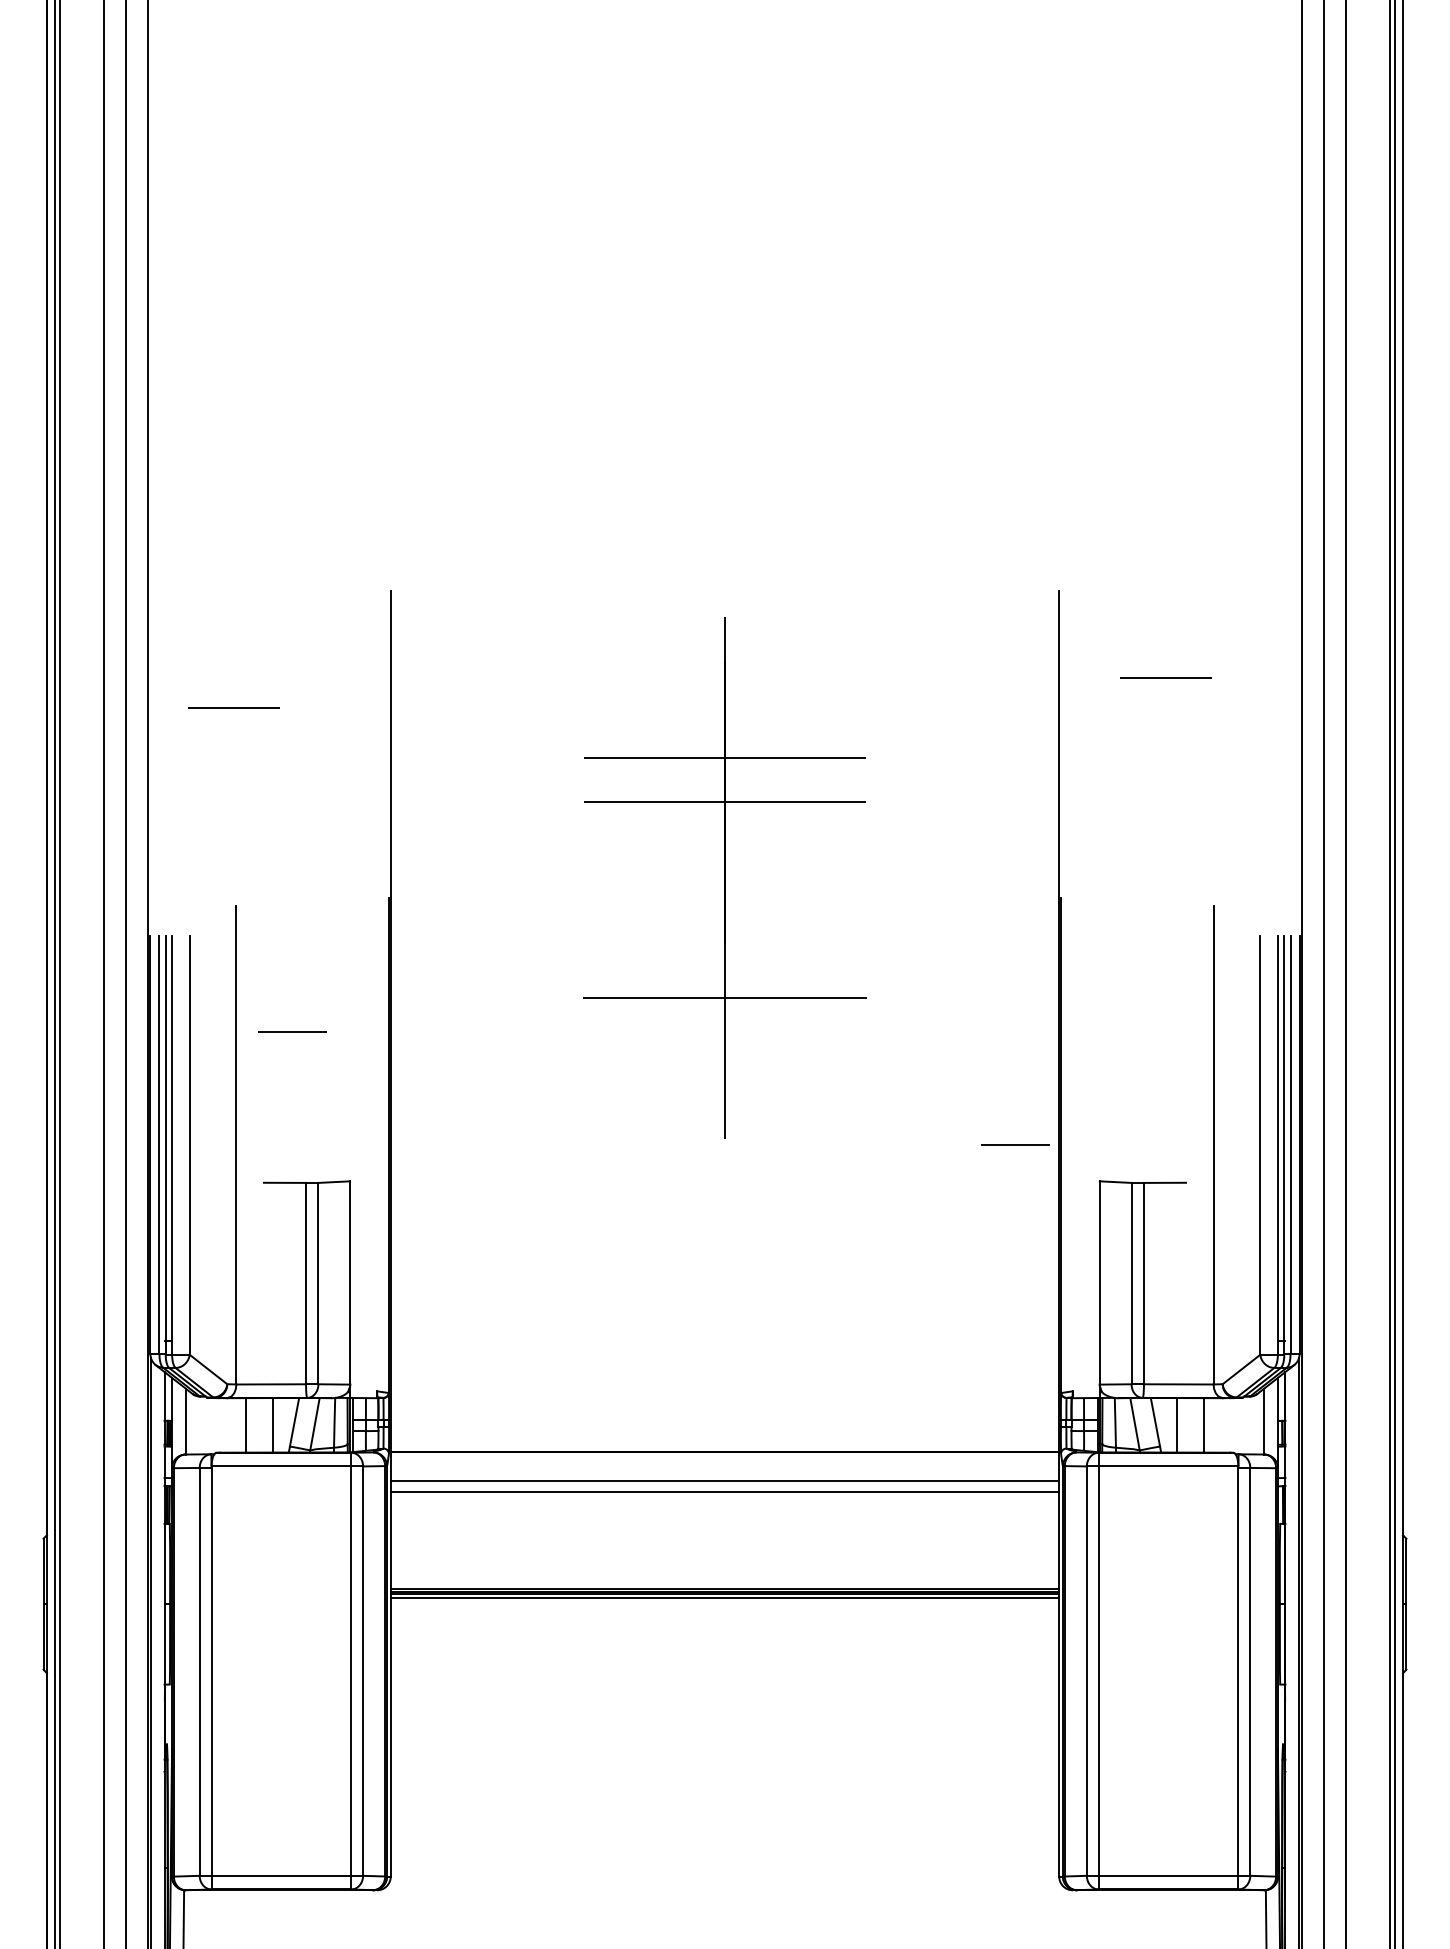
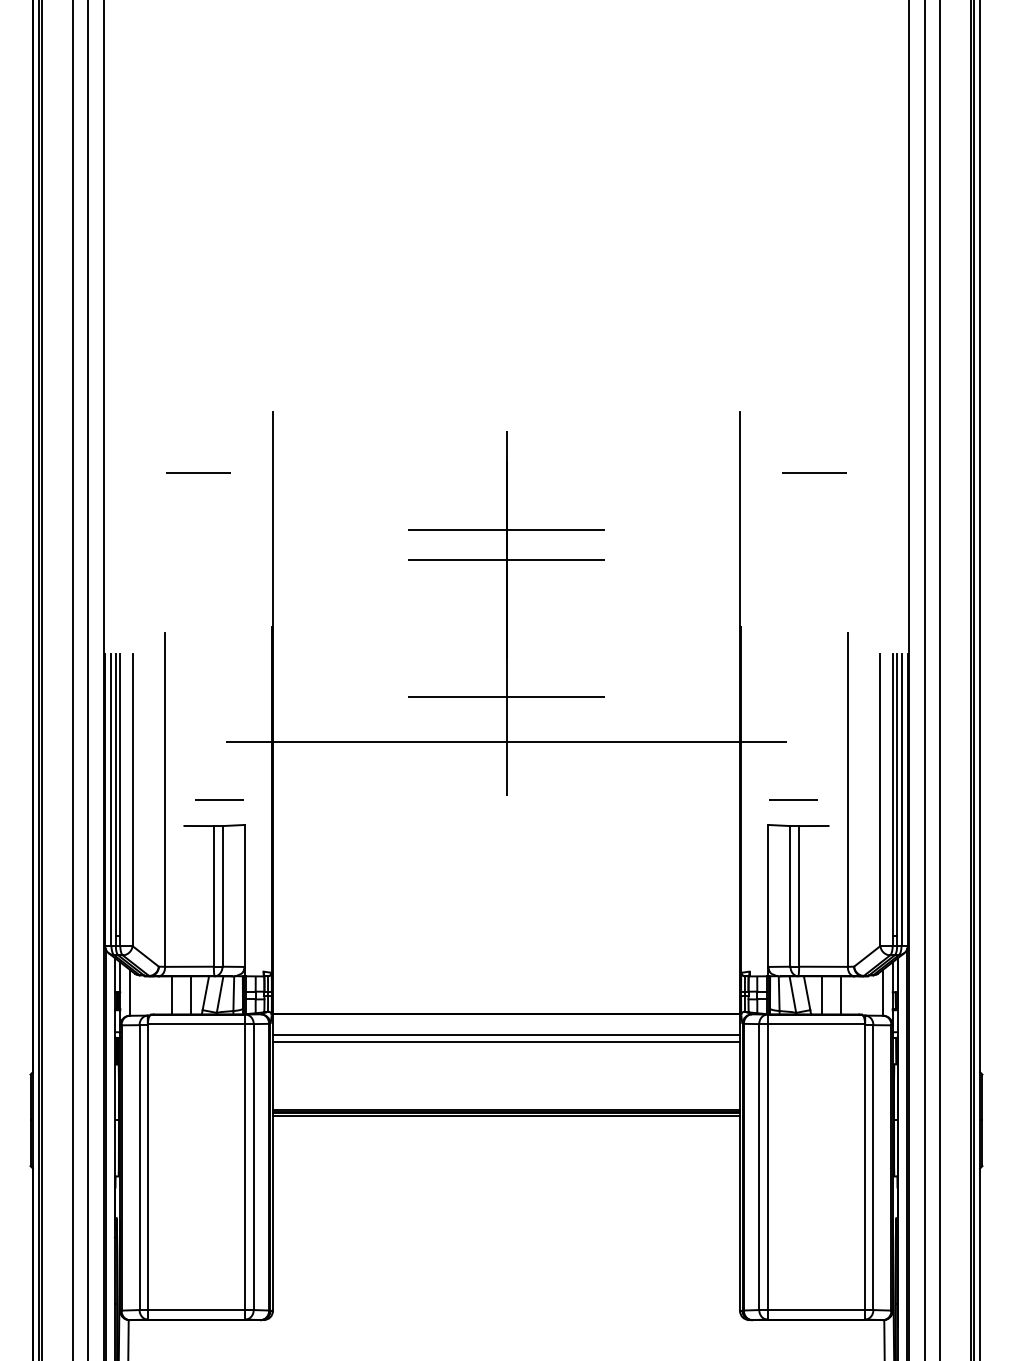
line: (233, 706) -> (198, 472), moved
line: (292, 1031) -> (219, 799), moved
line: (725, 1061) -> (506, 741), added
line: (1015, 1144) -> (793, 799), moved

